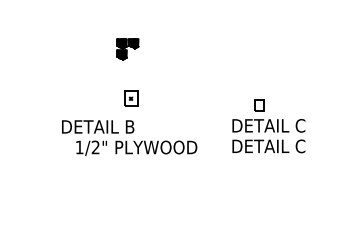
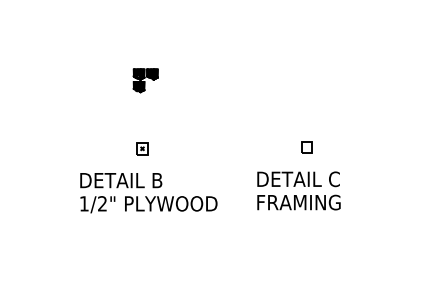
part: (127, 49) -> (145, 80), moved
part: (131, 98) -> (142, 148), size x0.71
part: (259, 105) -> (306, 147), moved
text: (98, 126) -> (121, 180), moved
text: (269, 146) -> (299, 202), DETAIL C -> FRAMING

